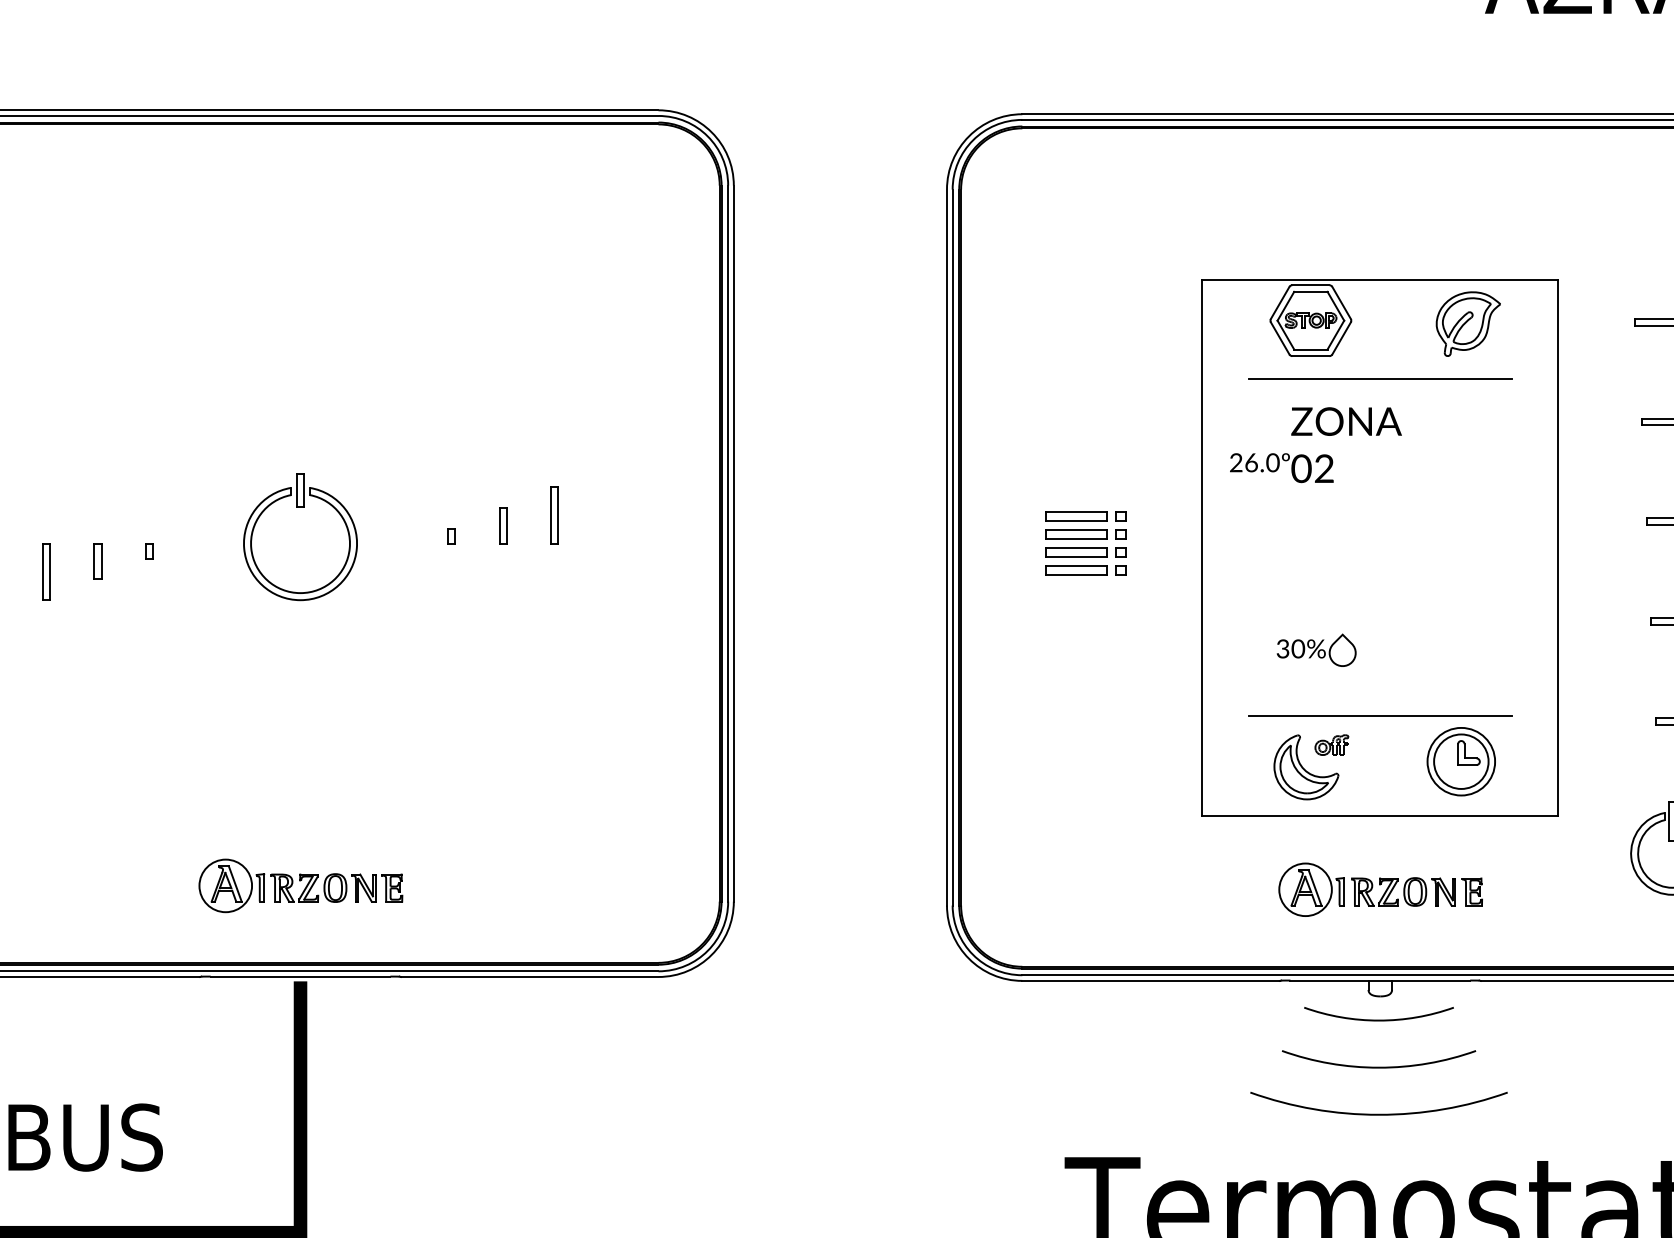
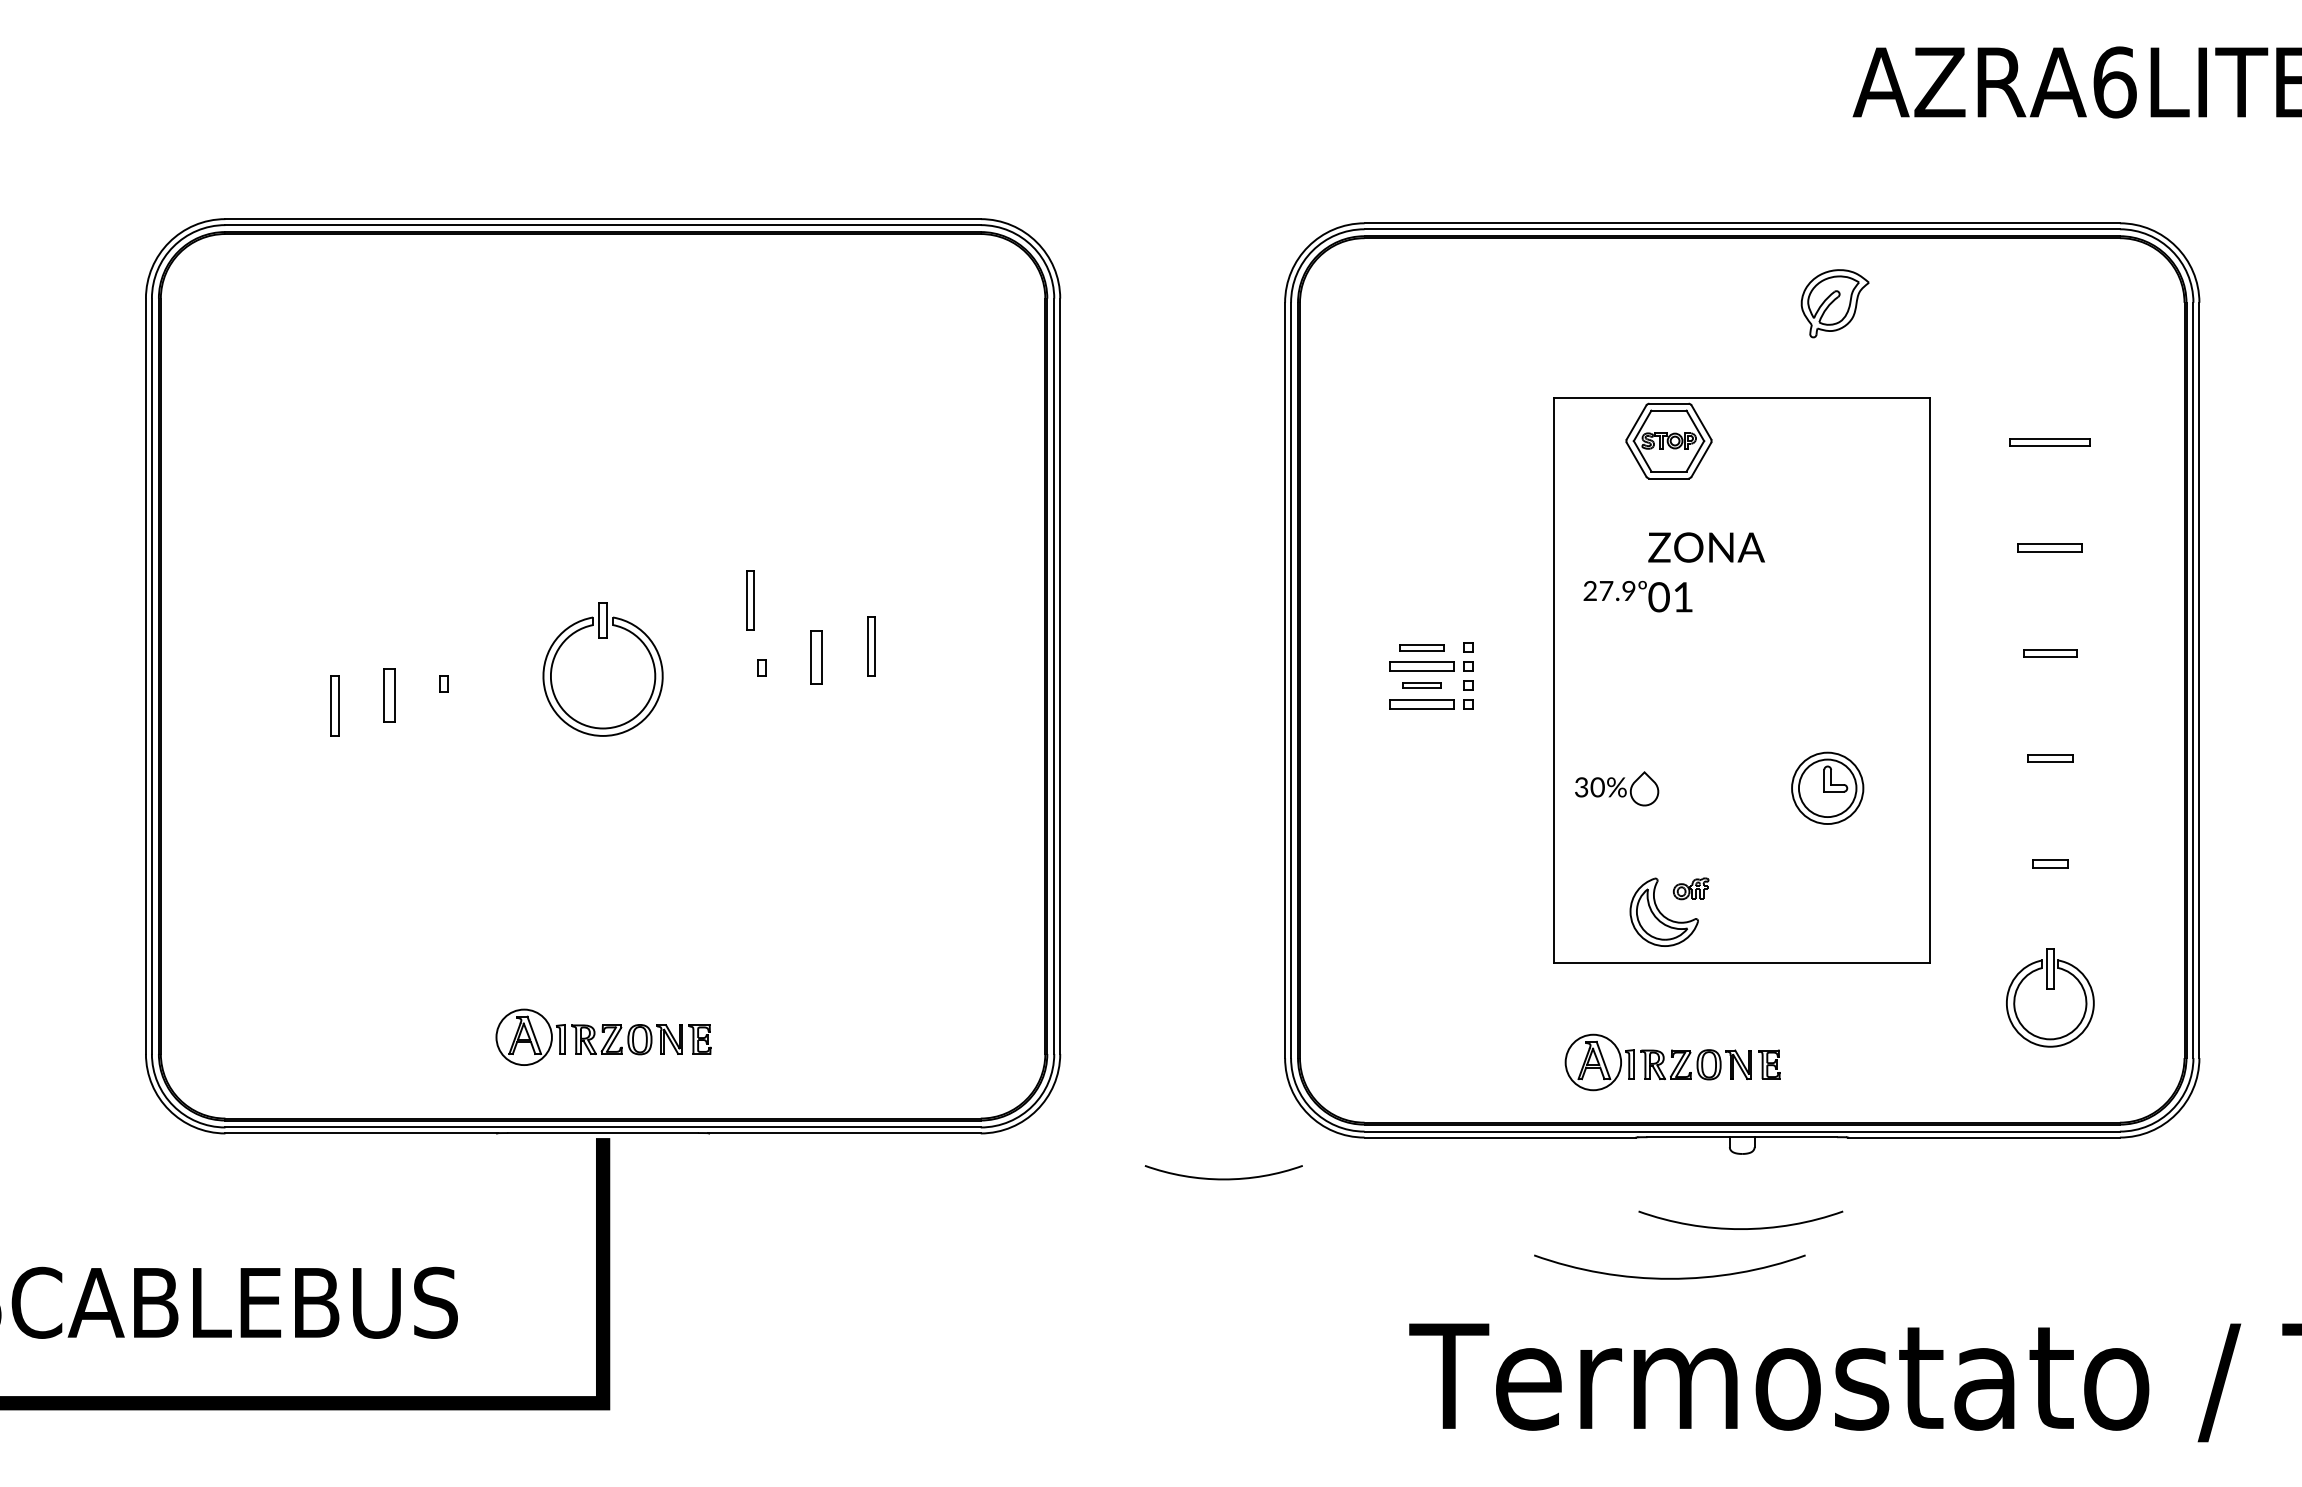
part: (1467, 323) -> (1834, 303), moved
line: (1379, 378) -> (1741, 502), removed
text: (1262, 463) -> (1617, 591), 26.0º -> 27.9º
text: (1324, 468) -> (1683, 597), 02 -> 01
part: (440, 471) -> (750, 600), added
part: (1076, 516) -> (1421, 647), size x0.7
part: (502, 525) -> (816, 657), size x1.4
part: (1076, 552) -> (1421, 685), size x0.6
part: (98, 560) -> (389, 694), size x1.4
part: (1317, 650) -> (1617, 788), moved
line: (1379, 716) -> (1741, 858), removed
part: (1461, 760) -> (1827, 787), moved
part: (1380, 889) -> (1672, 1062), moved
arc: (1378, 1019) -> (1223, 1178), moved
arc: (1378, 1113) -> (1669, 1277), moved

